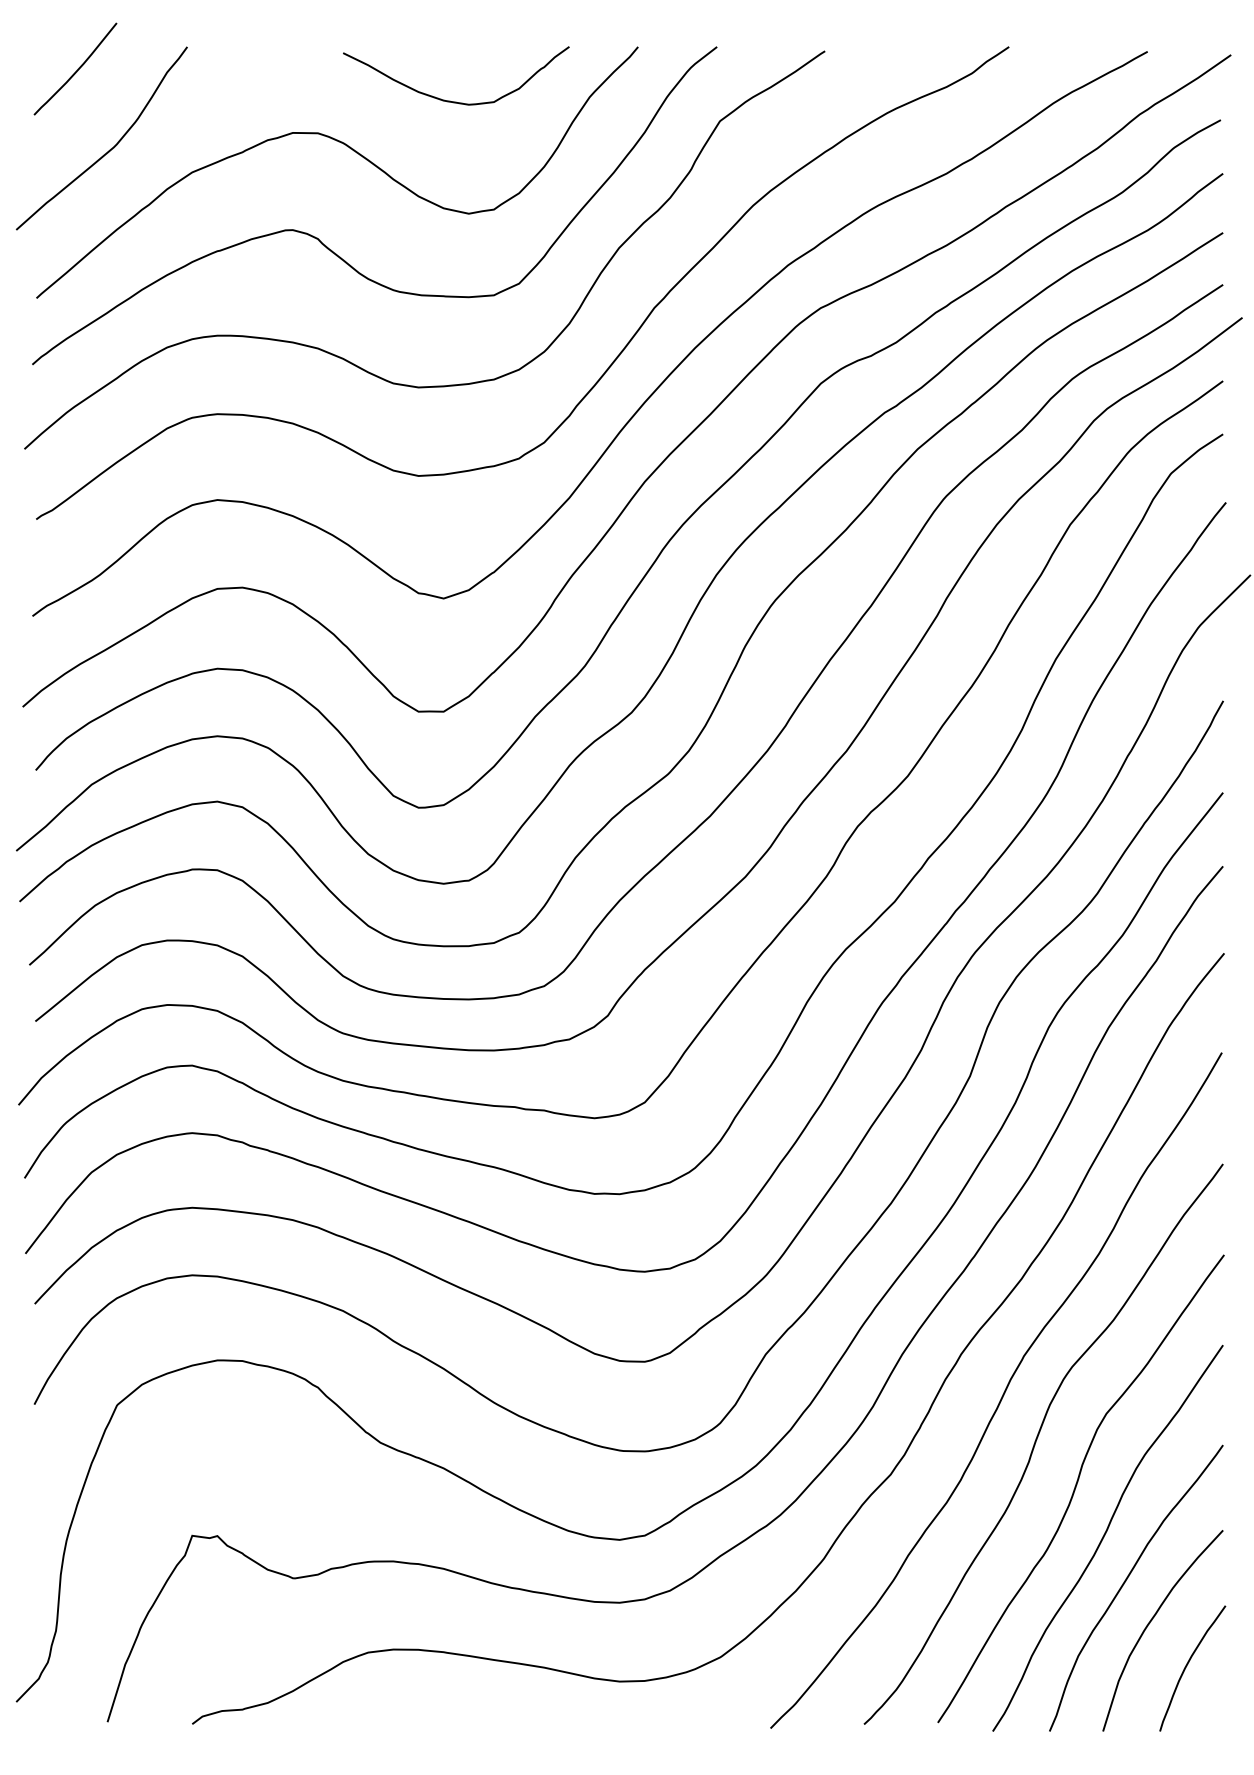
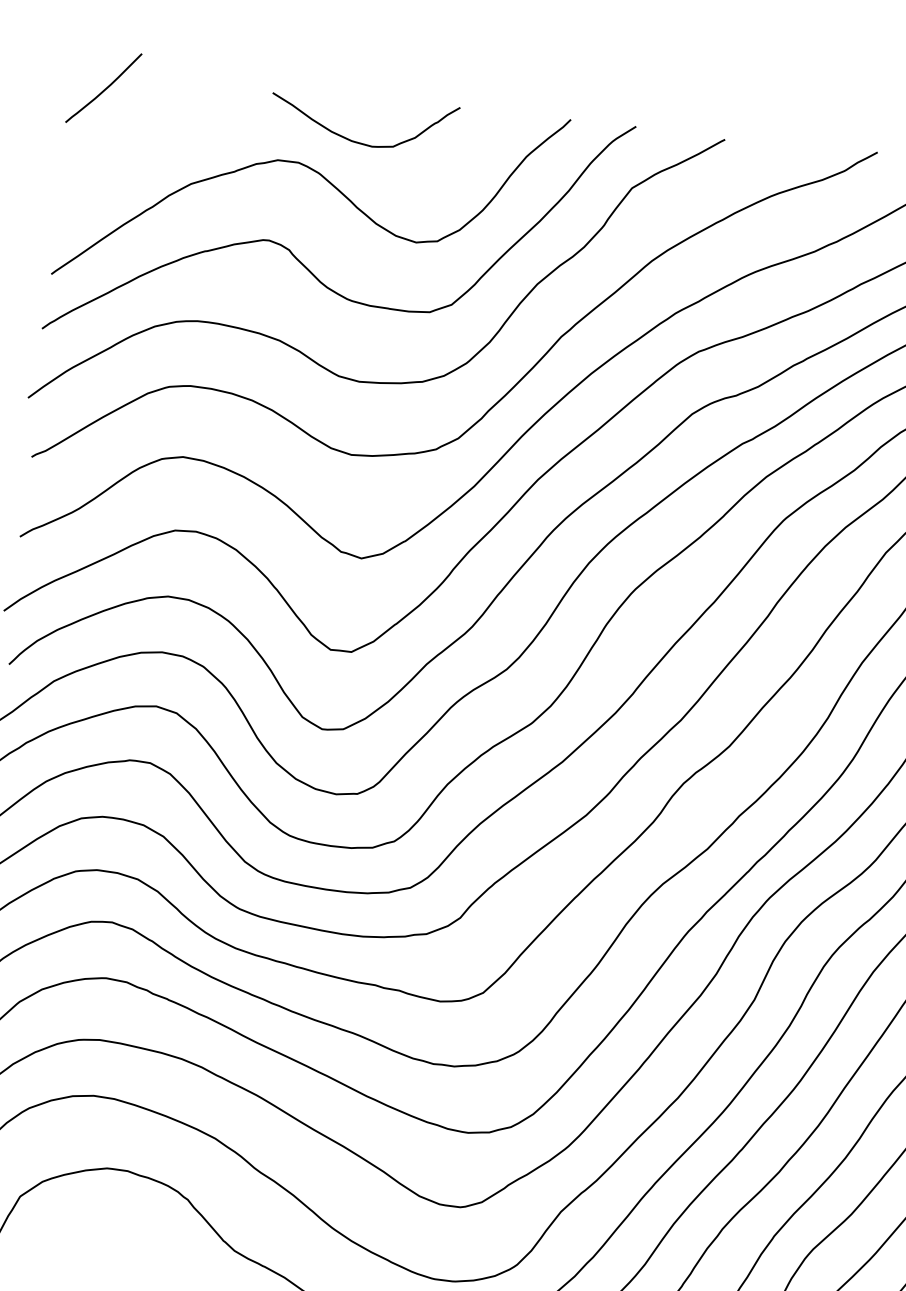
curve: (450, 100) -> (357, 141), moved
curve: (110, 148) -> (125, 156), removed

